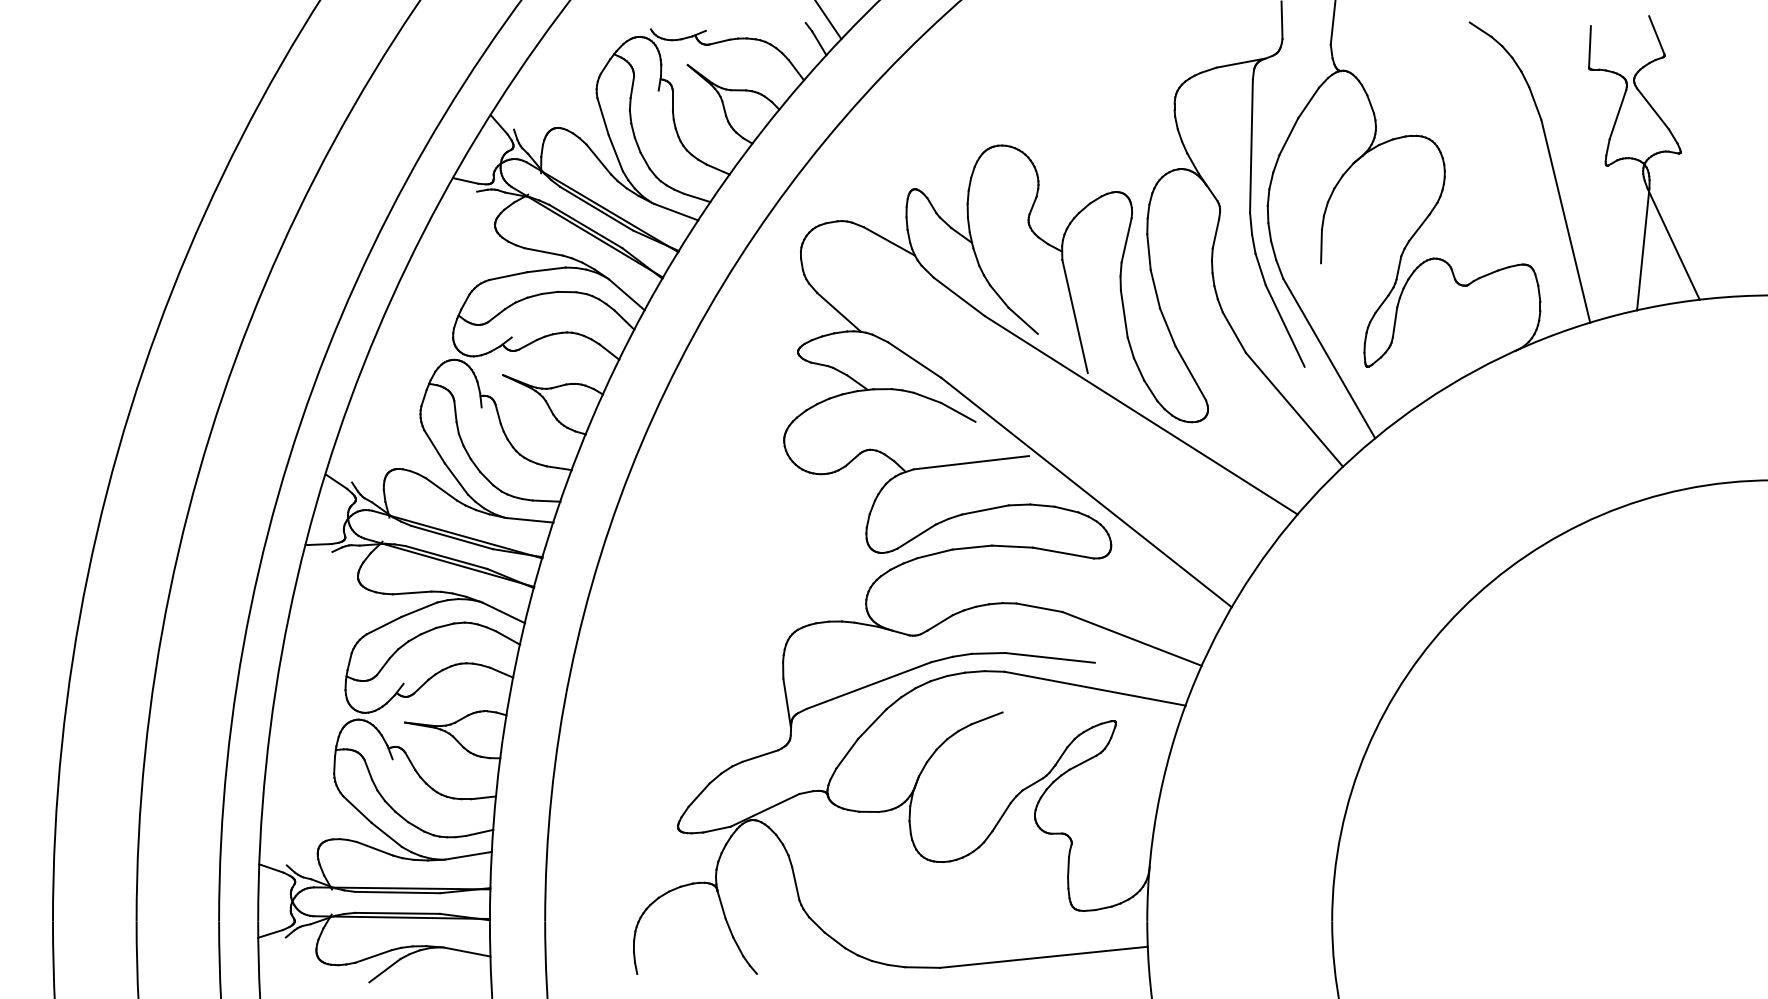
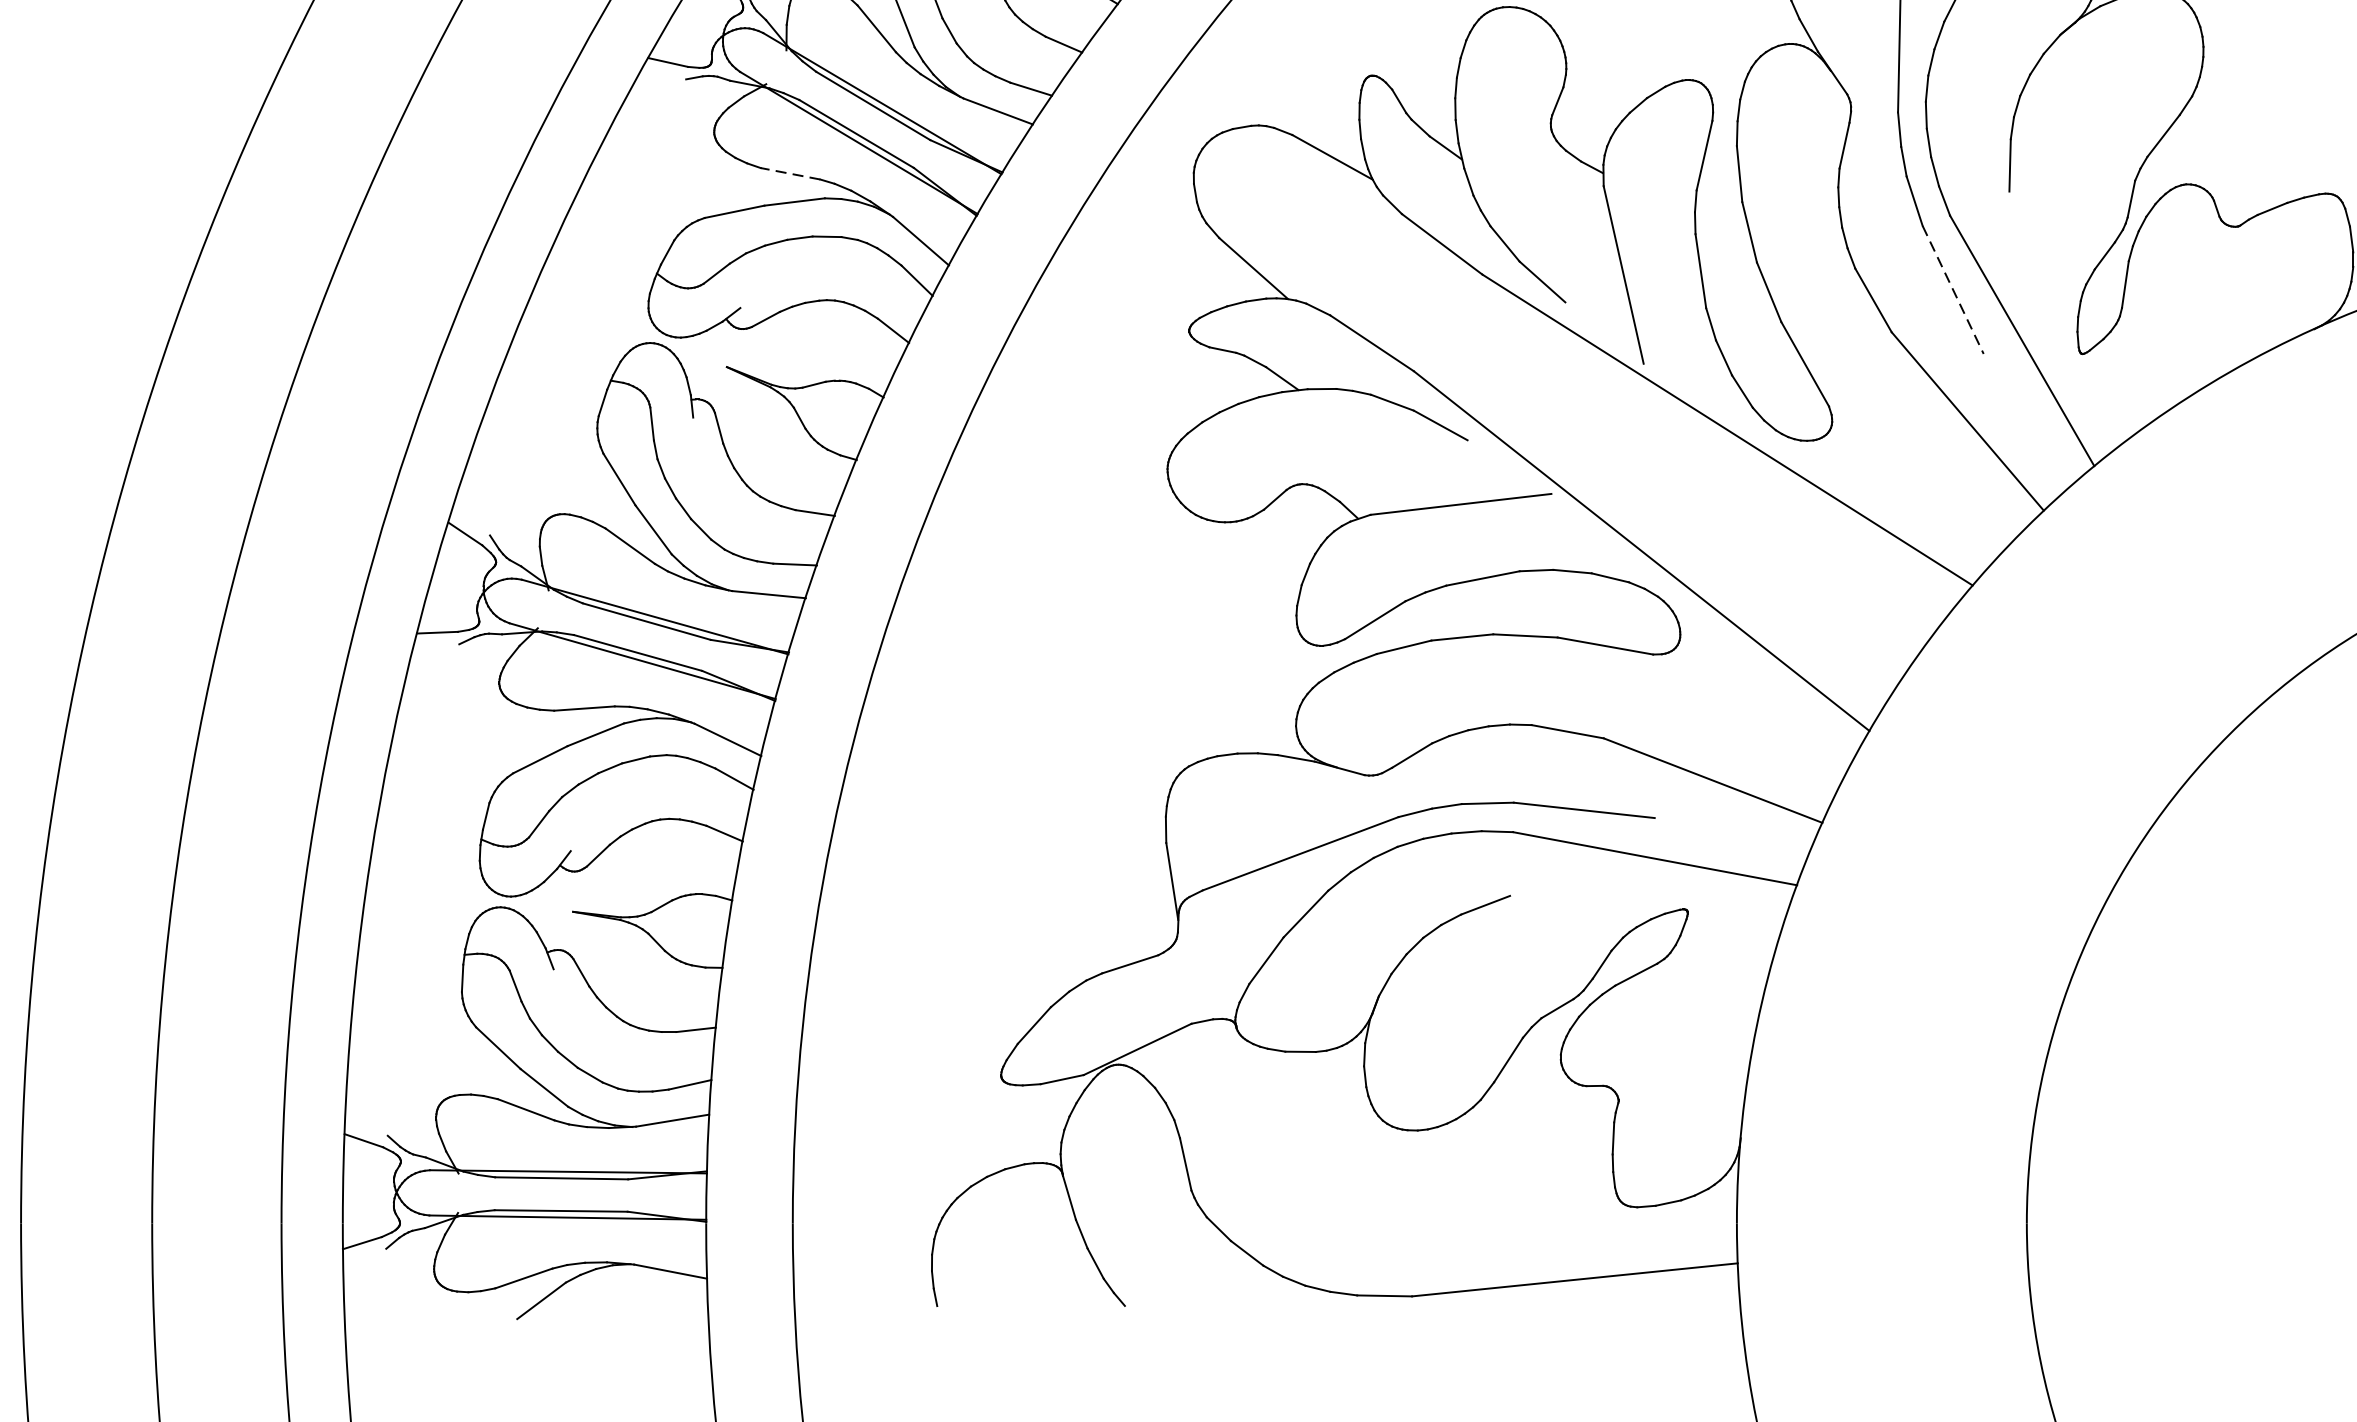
line: (543, 251) -> (790, 173), solid -> dashed
line: (1285, 326) -> (1953, 290), solid -> dashed

